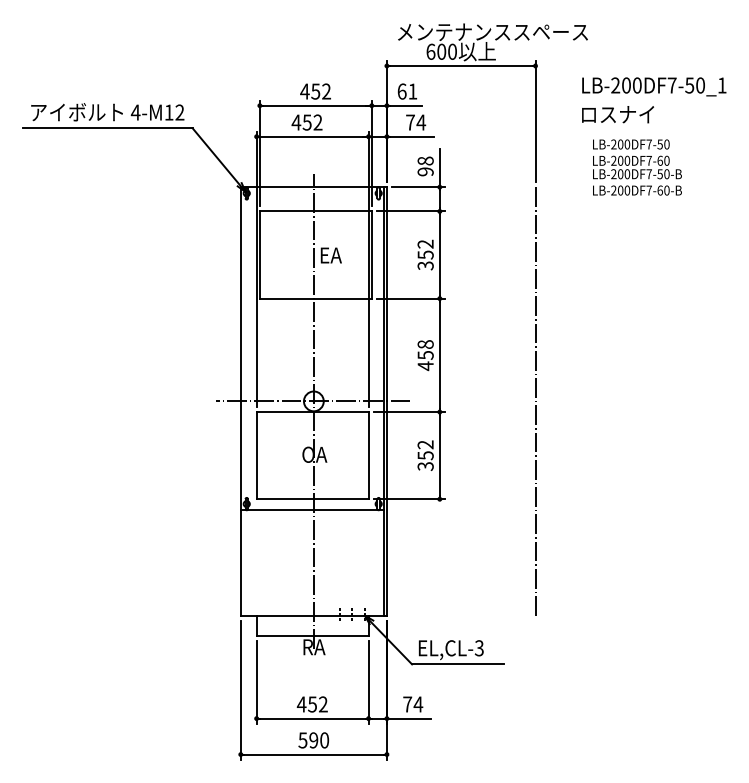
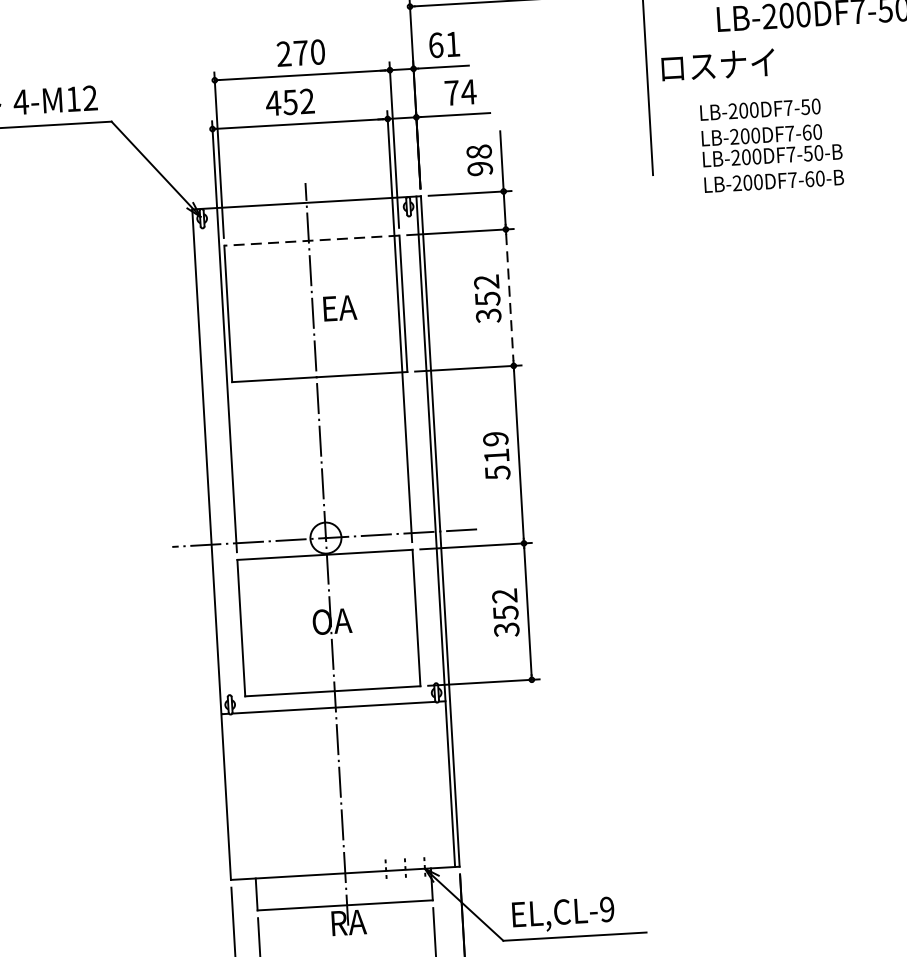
text: (315, 91) -> (300, 53), 452 -> 270
text: (617, 114) -> (717, 65), moved
text: (637, 167) -> (772, 145), moved
line: (315, 211) -> (311, 240), solid -> dashed
line: (439, 255) -> (509, 298), solid -> dashed
text: (425, 355) -> (496, 456), 458 -> 519
line: (535, 401) -> (672, 518), removed
text: (478, 648) -> (605, 909), EL,CL-3 -> EL,CL-9

